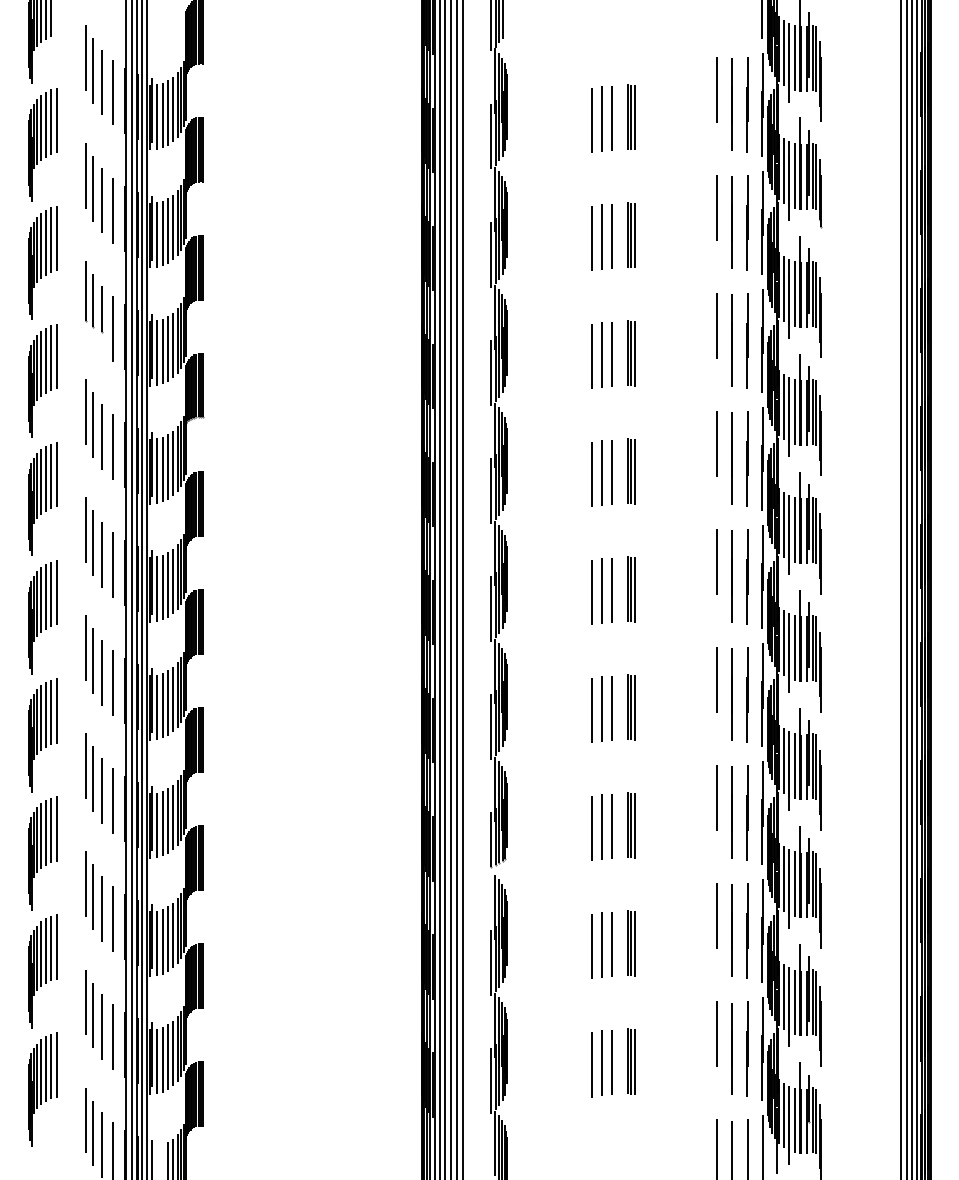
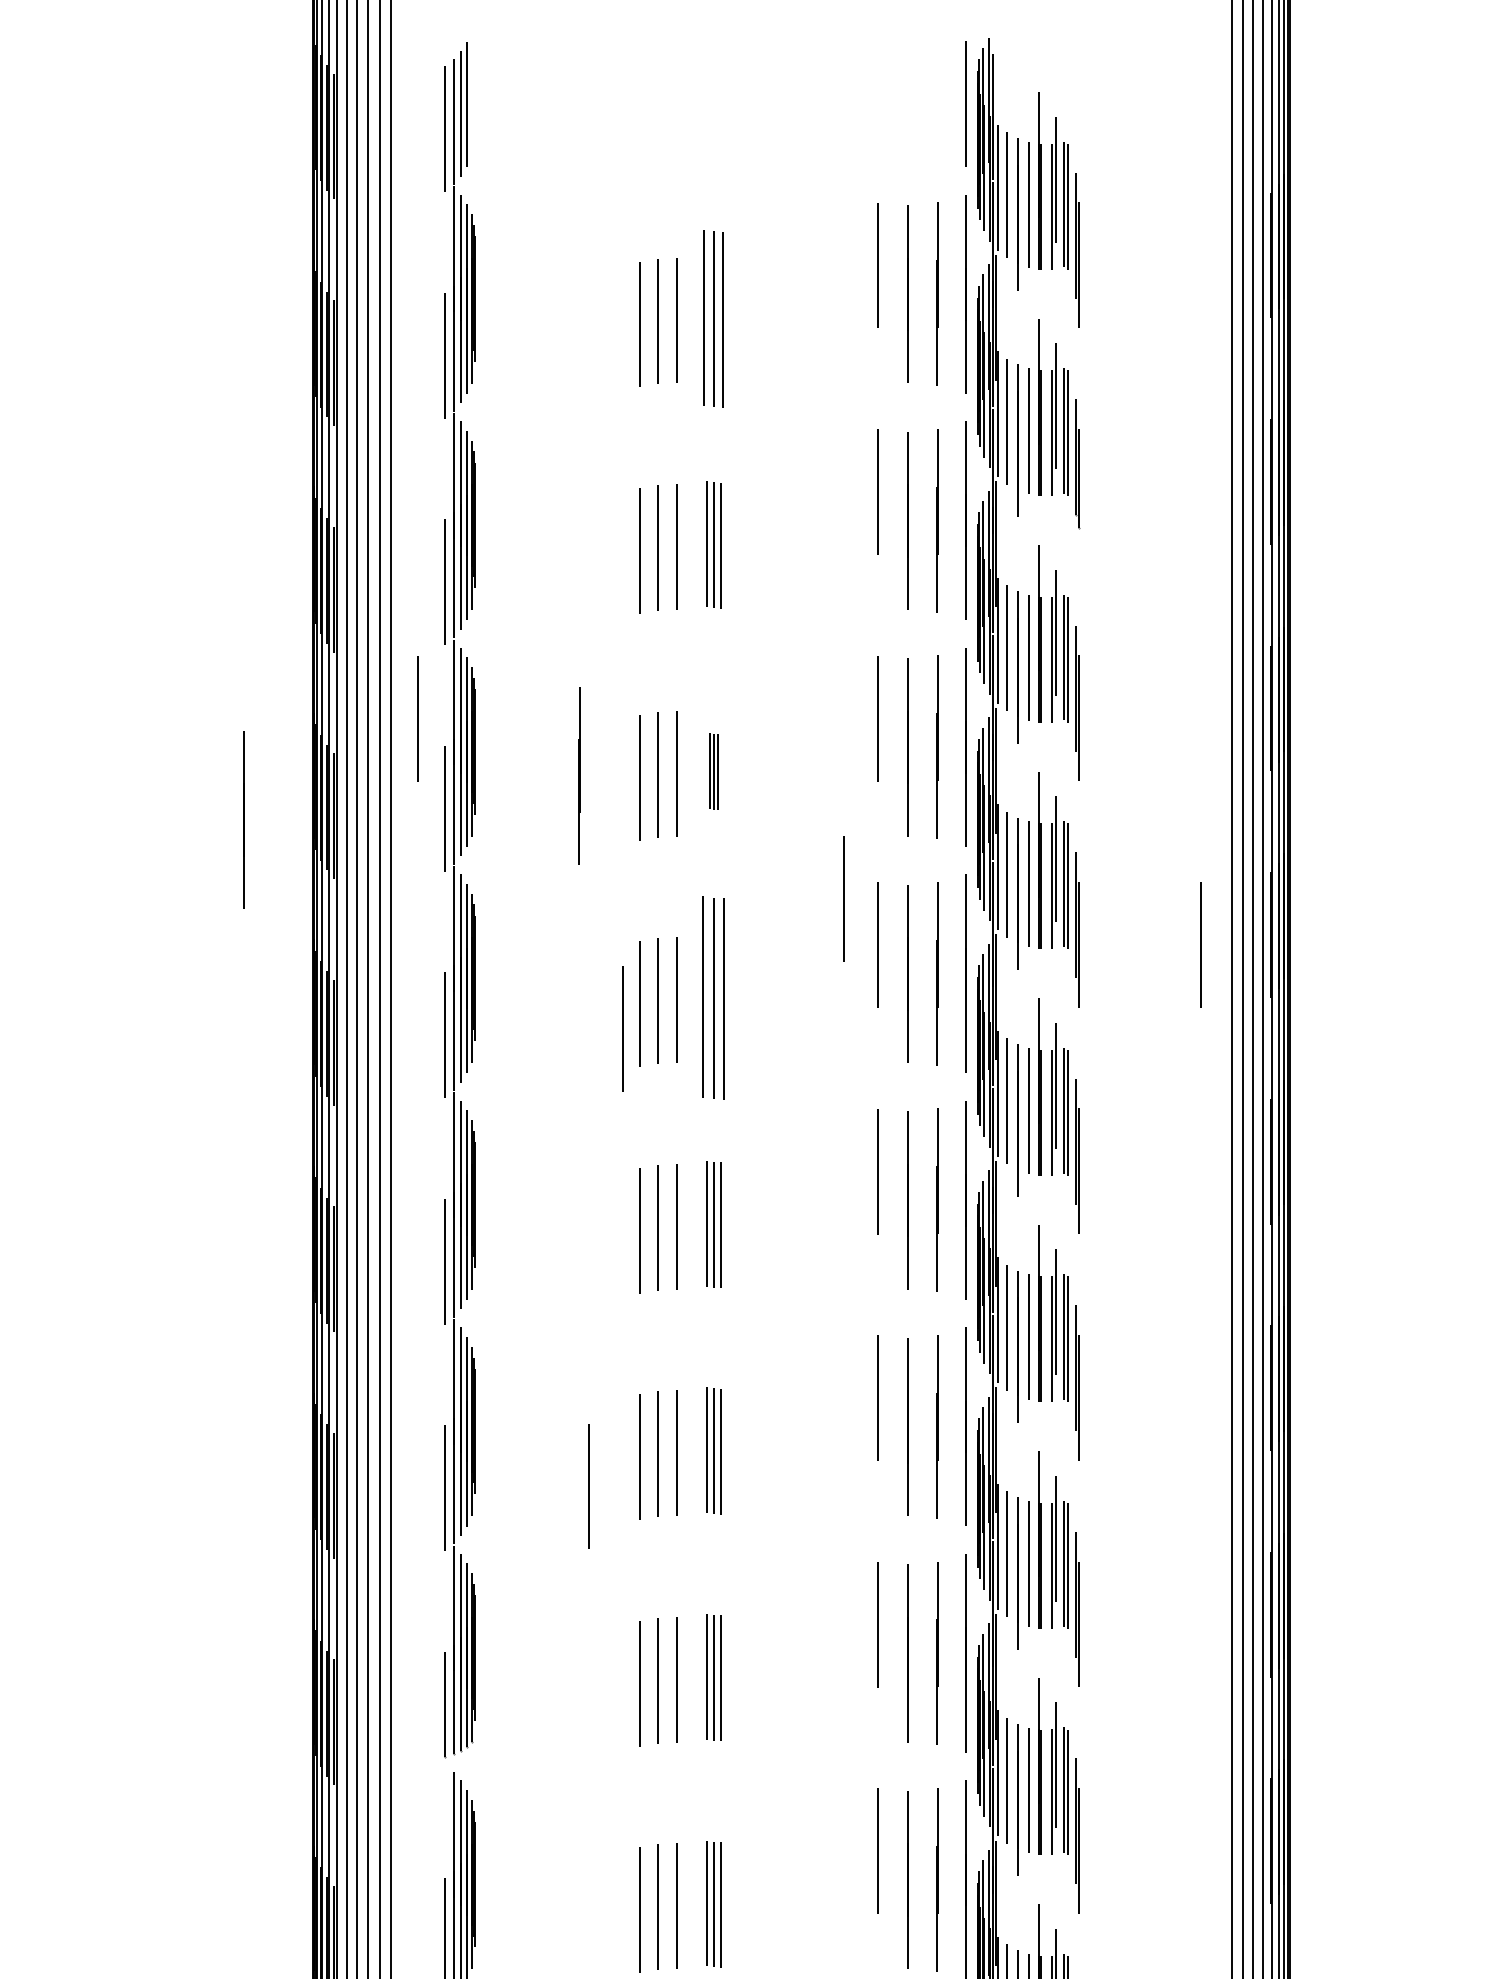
part: (631, 116) -> (714, 316), size x1.4
line: (476, 325) -> (417, 718), added
part: (631, 353) -> (714, 771), size x0.6
line: (560, 355) -> (578, 775), added
line: (385, 378) -> (242, 819), added
line: (698, 419) -> (843, 898), added
line: (884, 443) -> (1200, 944), added
part: (631, 471) -> (714, 998), size x1.6
line: (582, 487) -> (620, 1028), added
line: (565, 725) -> (588, 1485), added

